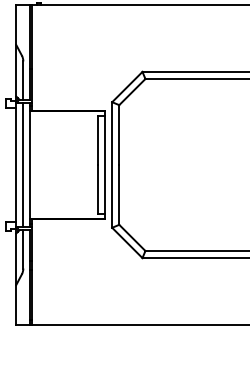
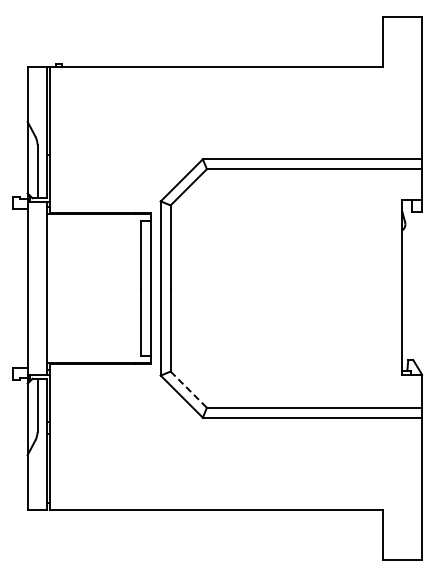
line: (23, 165) -> (37, 288), removed
line: (132, 237) -> (188, 389), solid -> dashed

